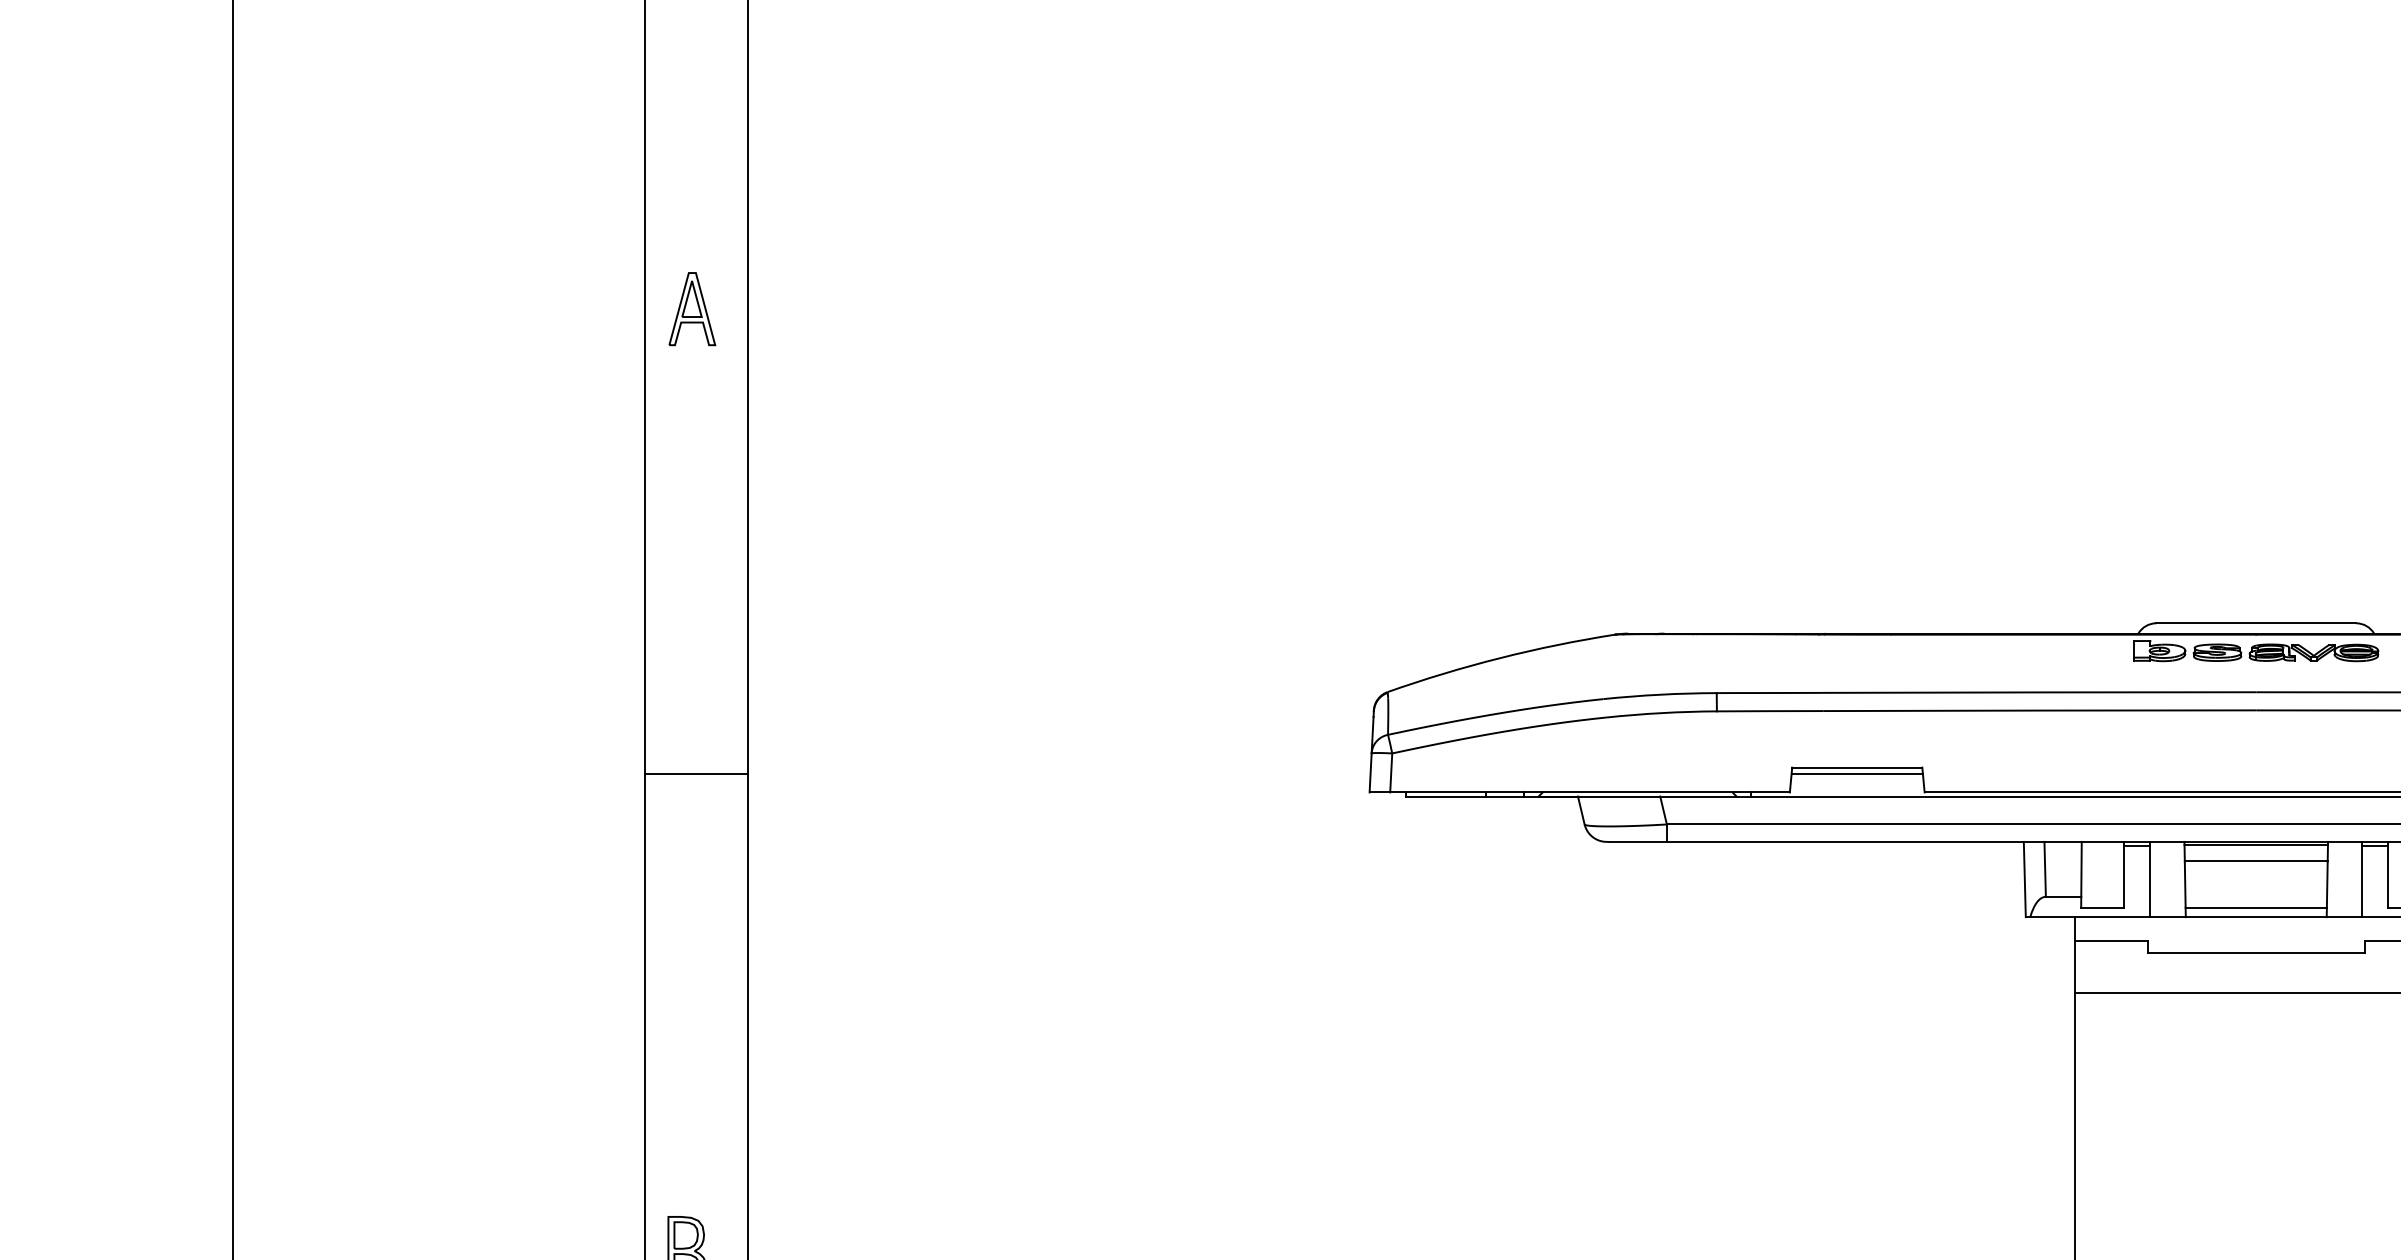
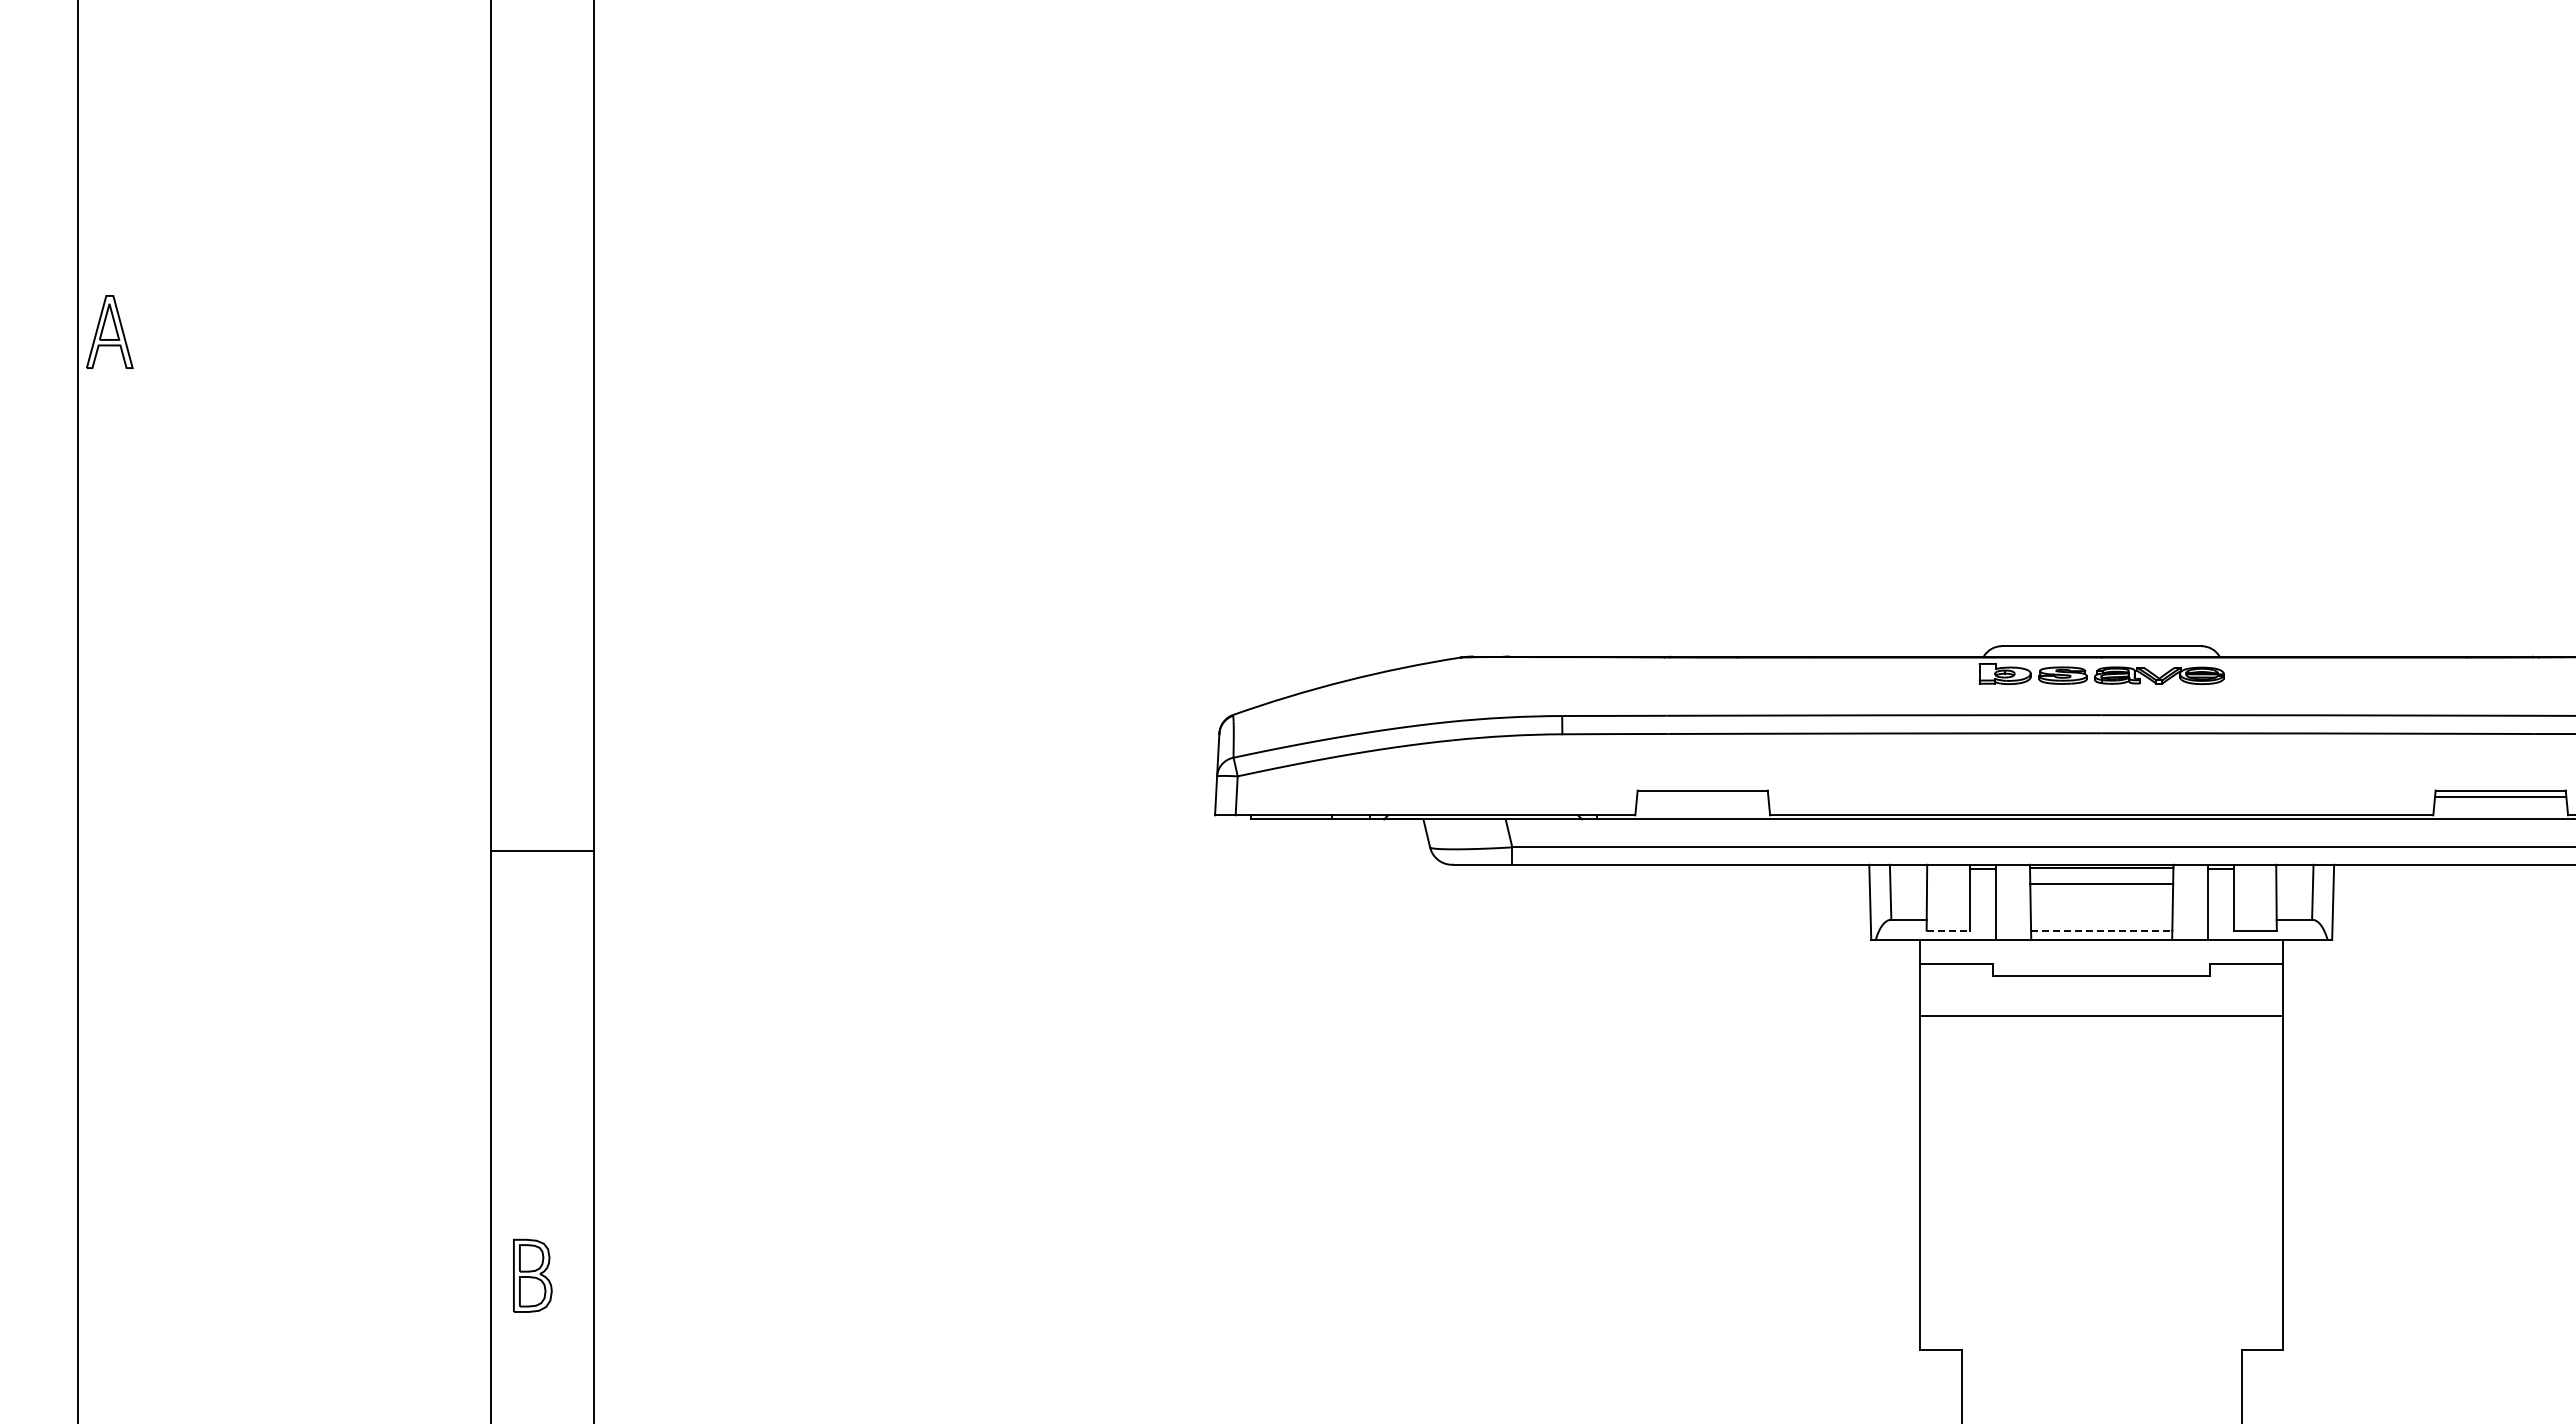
part: (692, 308) -> (109, 331), moved
line: (696, 773) -> (541, 851), moved
line: (1857, 773) -> (1702, 796), removed
line: (2103, 907) -> (1948, 930), solid -> dashed
line: (2256, 907) -> (2101, 930), solid -> dashed

